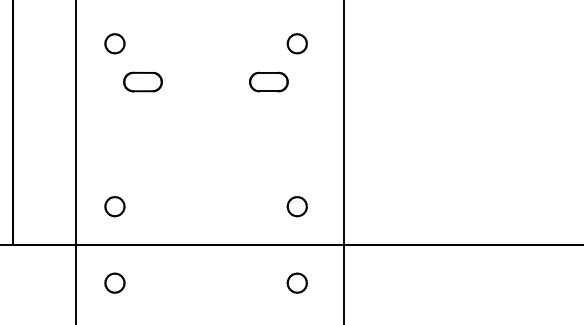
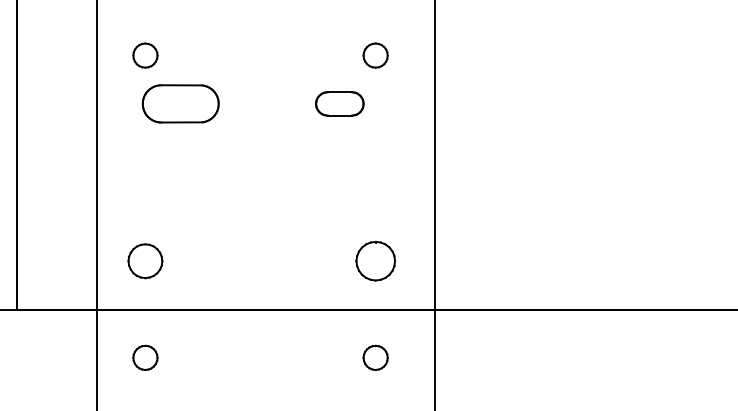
part: (142, 81) -> (180, 103), size x1.6
part: (115, 206) -> (145, 261), size x1.4
part: (297, 206) -> (375, 261), size x1.6

